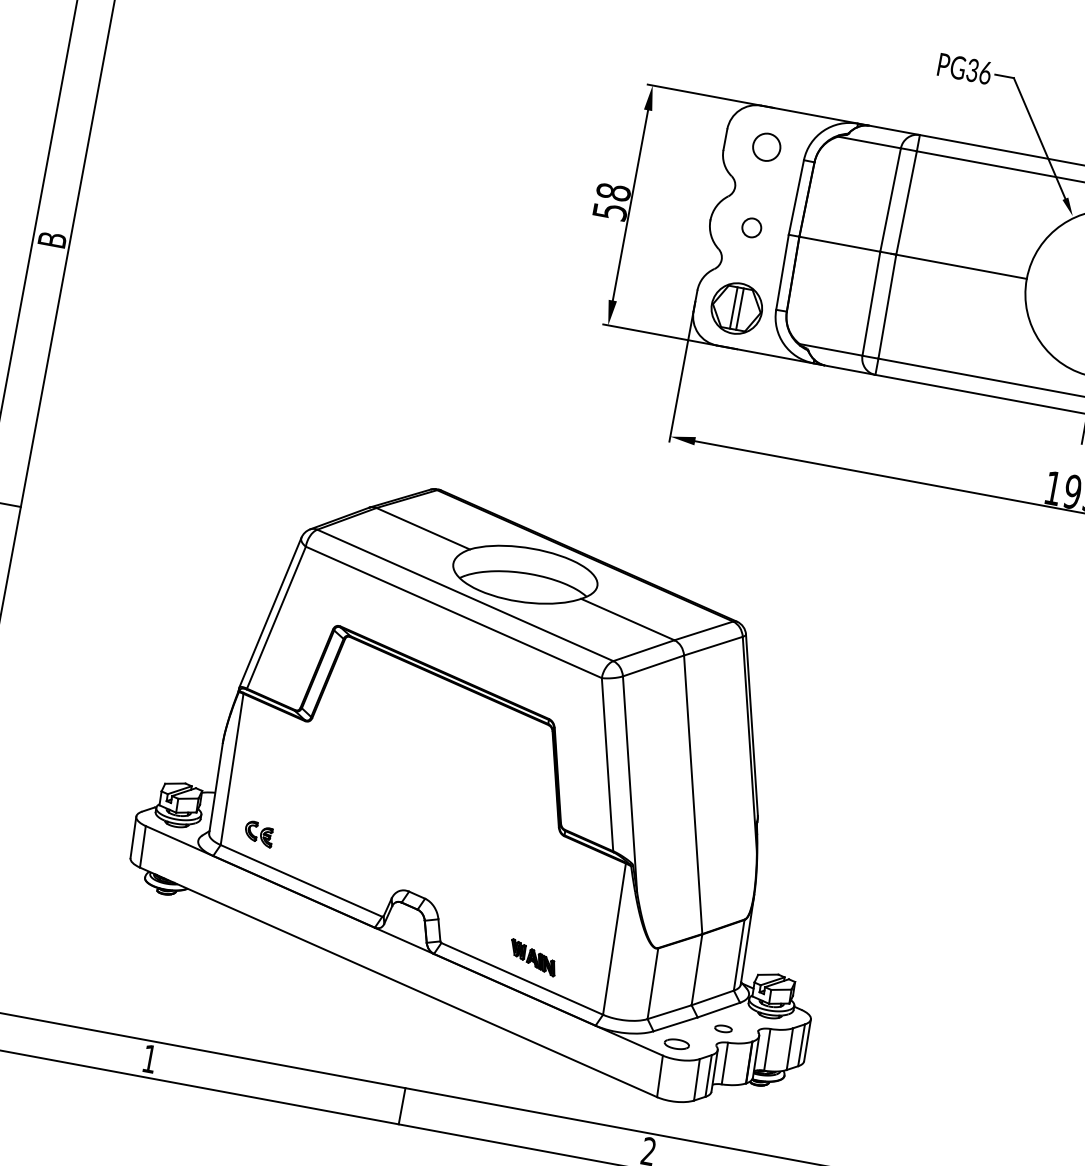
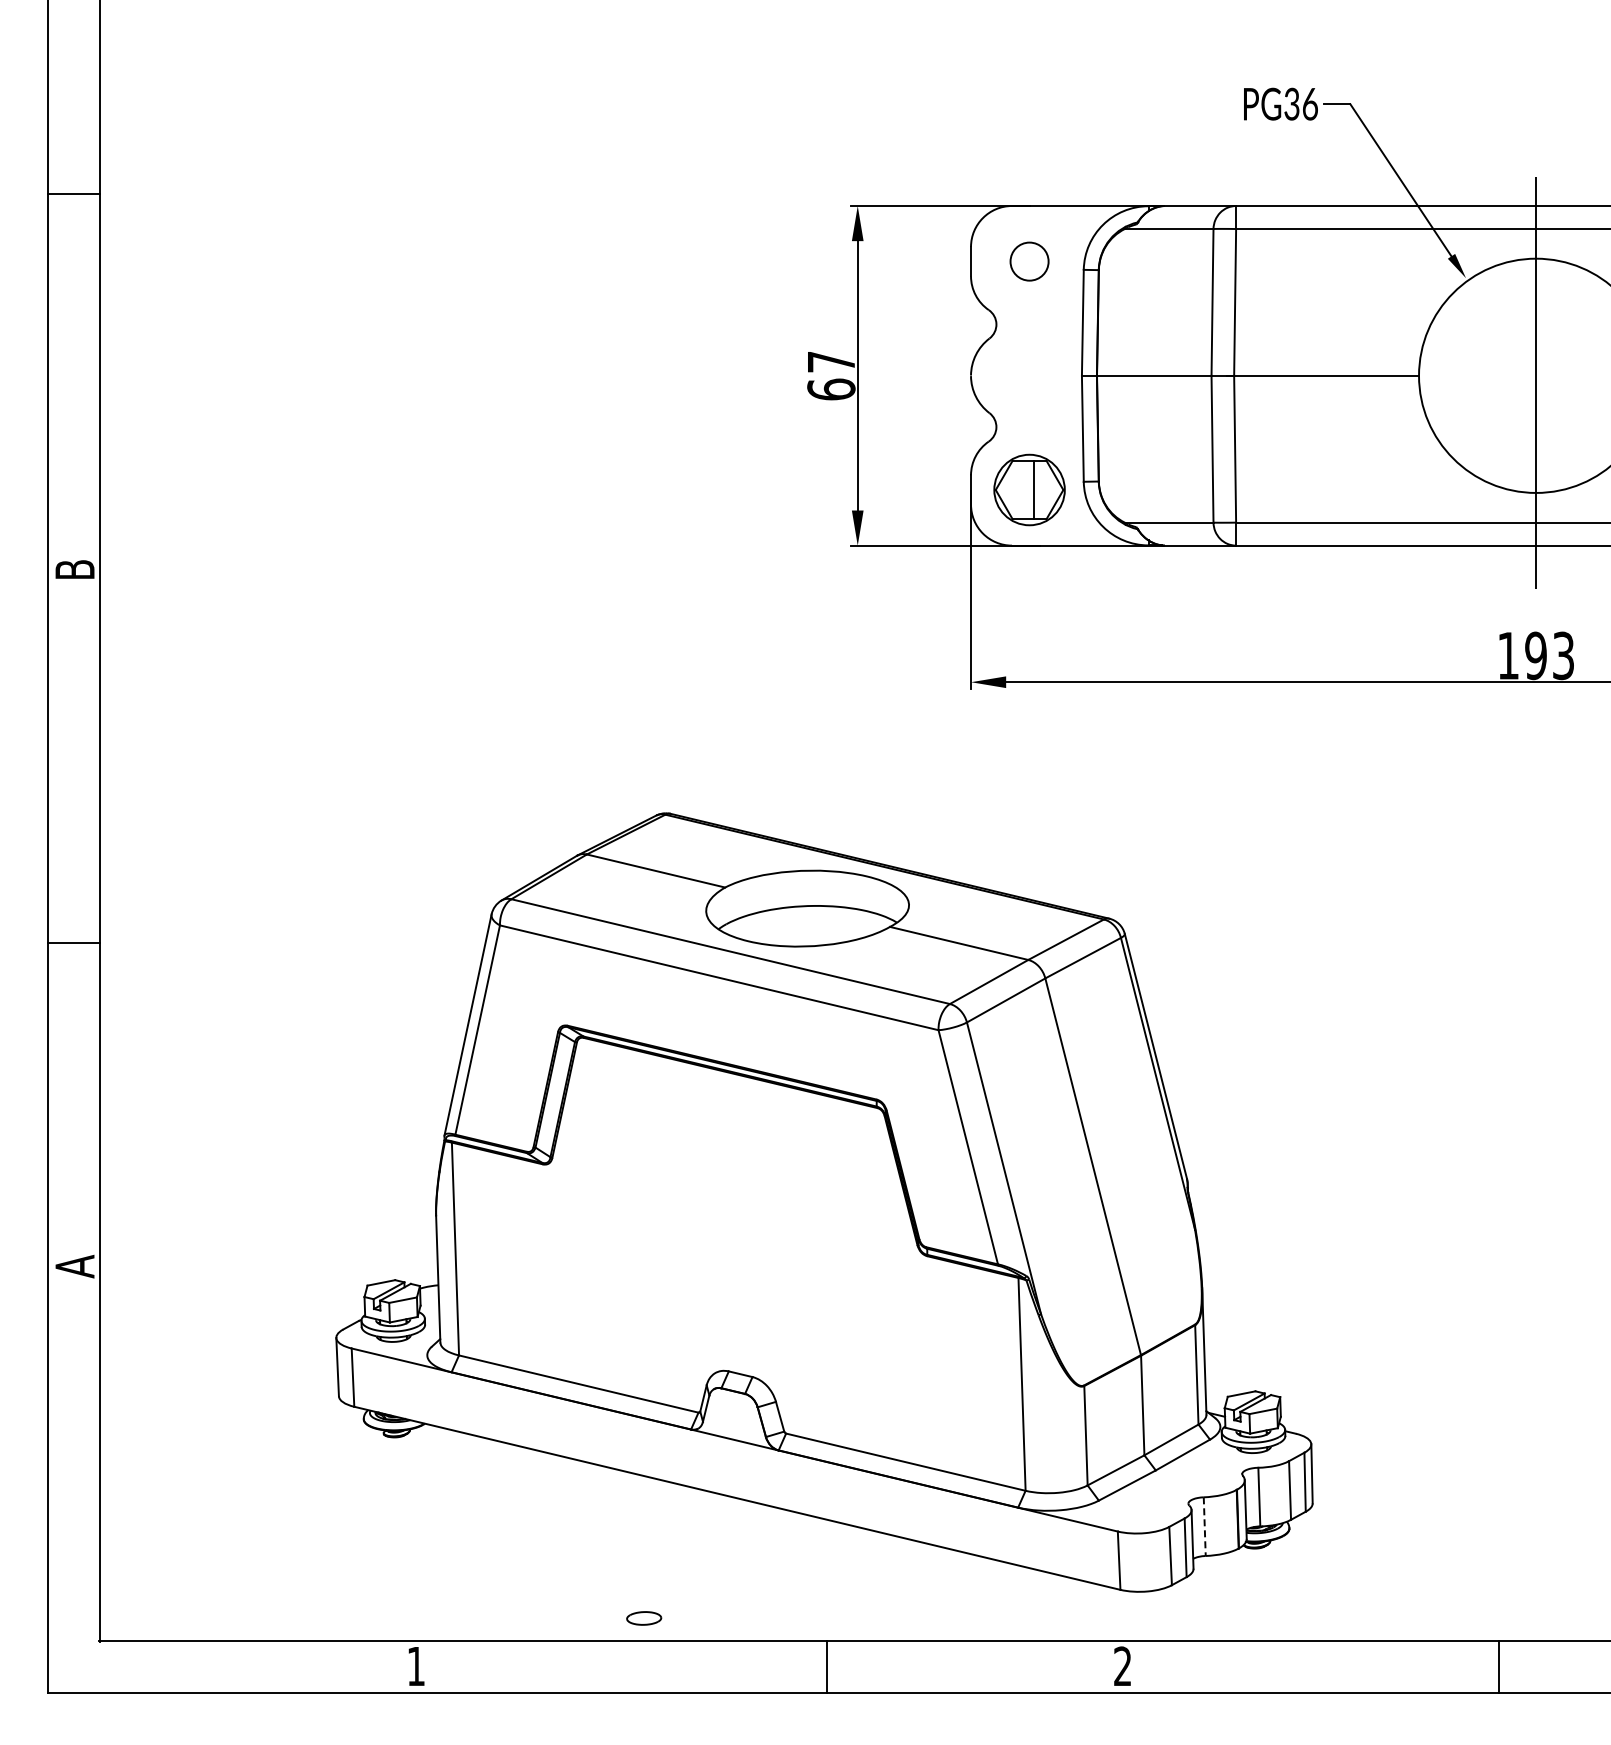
text: (611, 201) -> (831, 375), 58 -> 67
circle: (751, 227) -> (1029, 375), removed
line: (734, 307) -> (1025, 489), removed
part: (258, 833) -> (508, 1330), removed
part: (533, 957) -> (915, 1430), removed
part: (723, 1028) -> (1193, 1479), removed
part: (677, 1044) -> (644, 1618), moved
line: (724, 1064) -> (1204, 1527), solid -> dashed
line: (402, 1105) -> (826, 1666), moved

